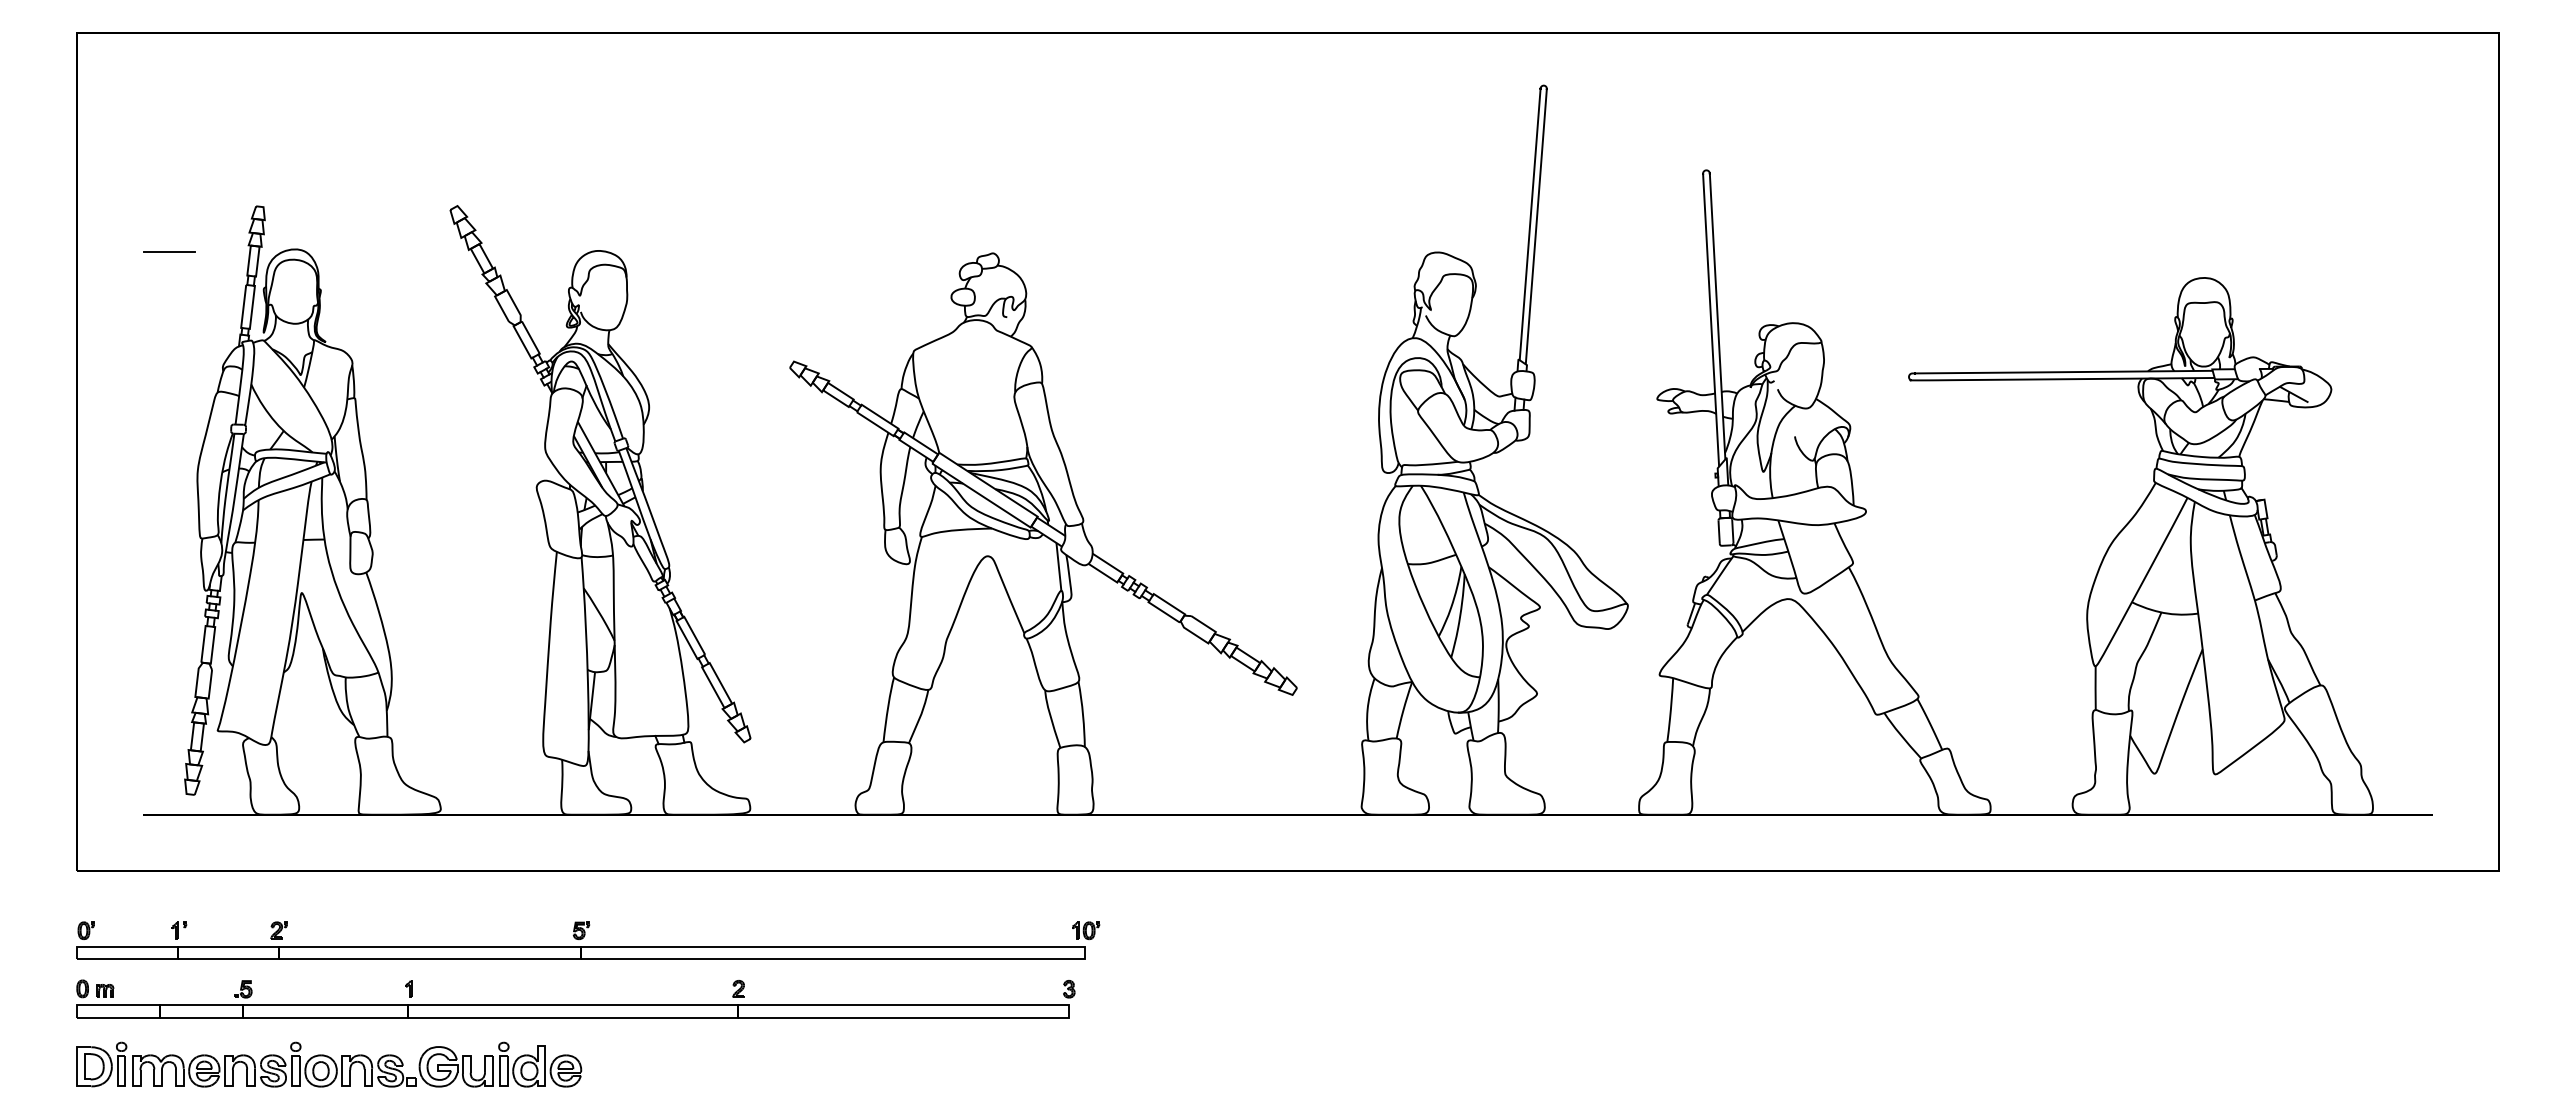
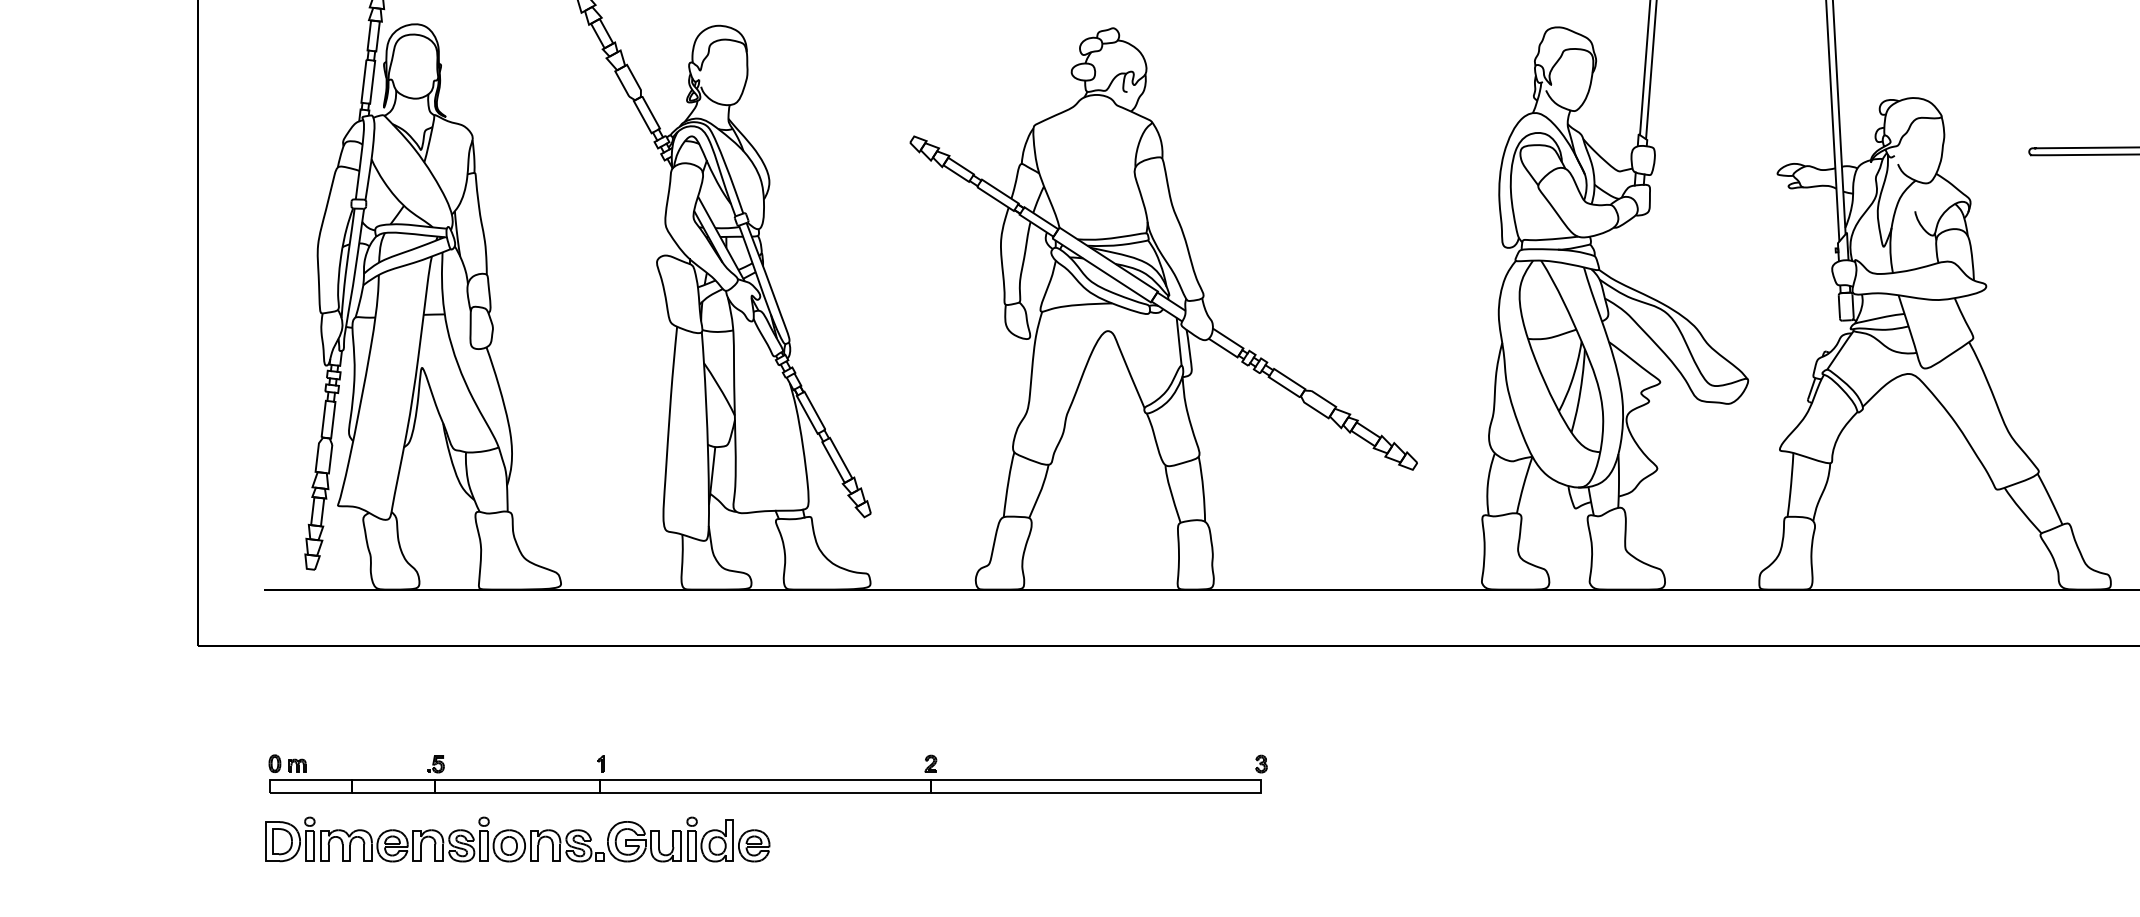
line: (169, 251) -> (289, 26), removed
part: (588, 940) -> (708, 715), removed
part: (575, 998) -> (767, 773), moved
part: (329, 1064) -> (517, 839), moved

